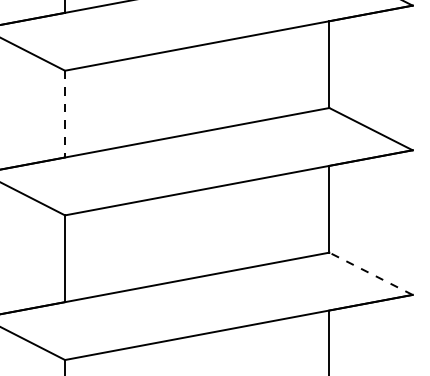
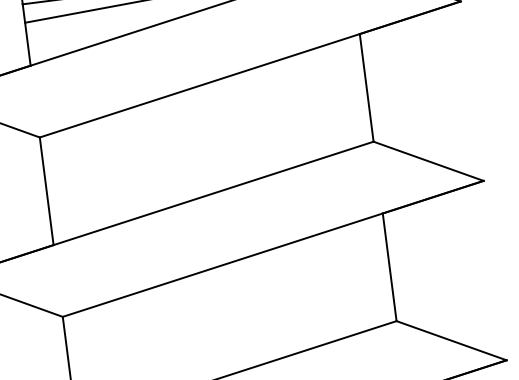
line: (65, 114) -> (47, 191), dashed -> solid
line: (371, 273) -> (452, 340), dashed -> solid

